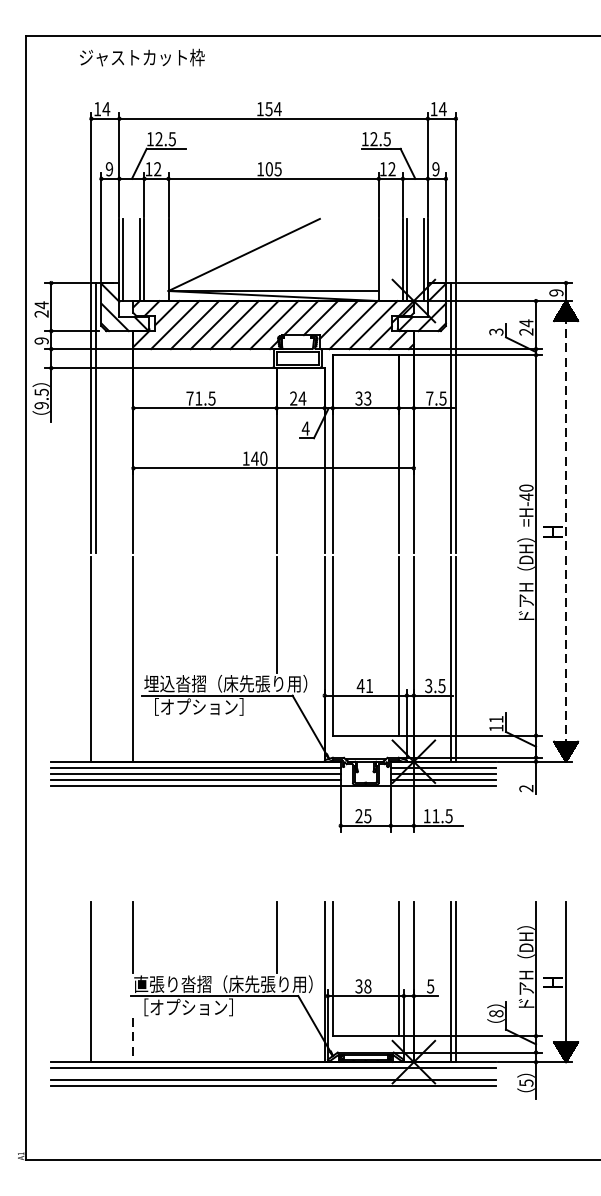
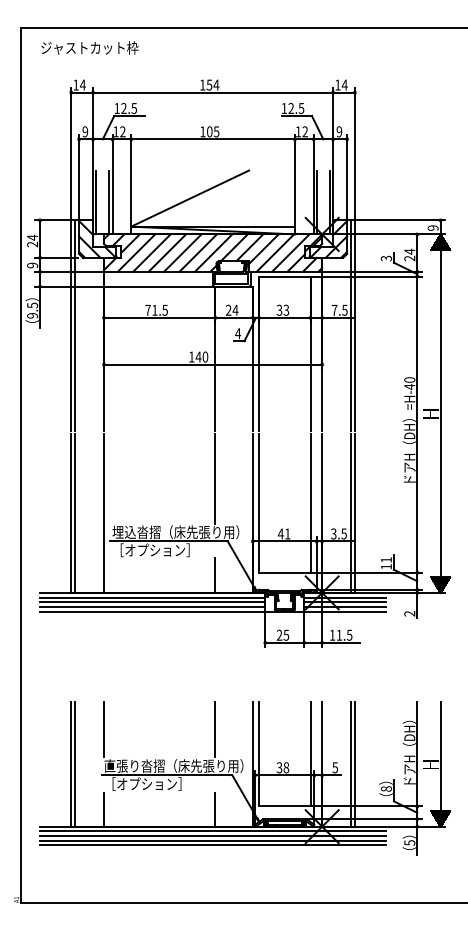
text: (141, 56) -> (89, 47), moved
line: (565, 532) -> (440, 414), dashed -> solid
line: (96, 658) -> (75, 512), added
line: (276, 738) -> (215, 574), added
line: (96, 982) -> (75, 764), added
line: (276, 1040) -> (215, 809), added
line: (134, 1041) -> (104, 810), dashed -> solid
line: (274, 1074) -> (213, 836), added

